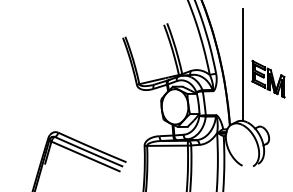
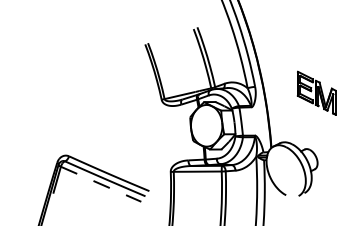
line: (242, 65) -> (286, 76), removed
line: (85, 156) -> (101, 184), solid -> dashed

